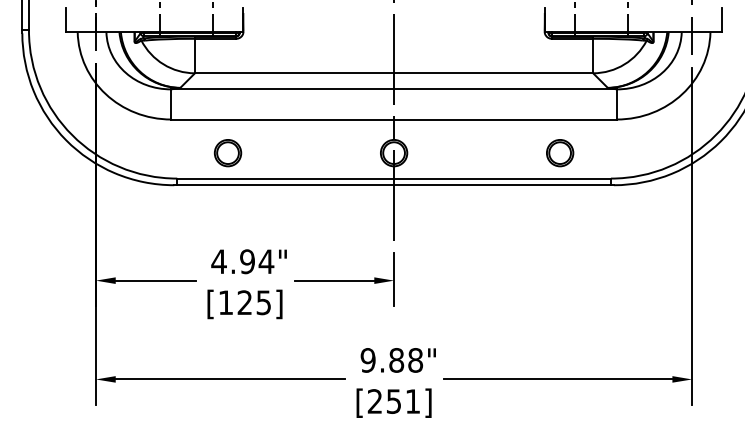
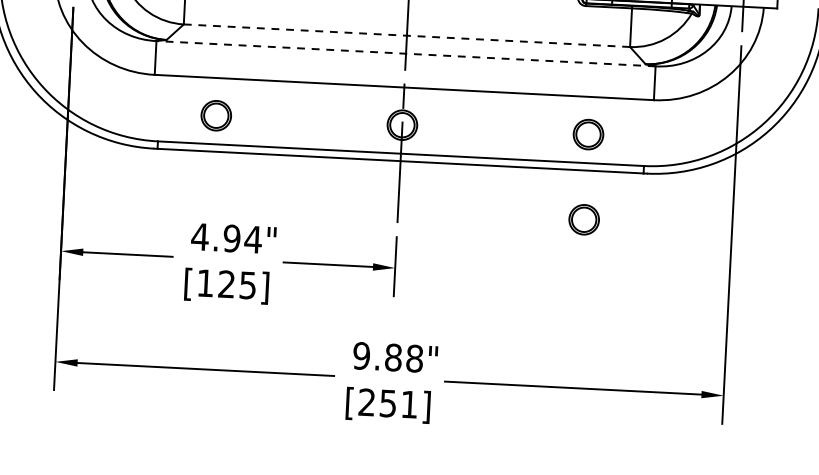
line: (394, 73) -> (407, 35), solid -> dashed
line: (394, 89) -> (406, 53), solid -> dashed
part: (560, 229) -> (584, 220), added

